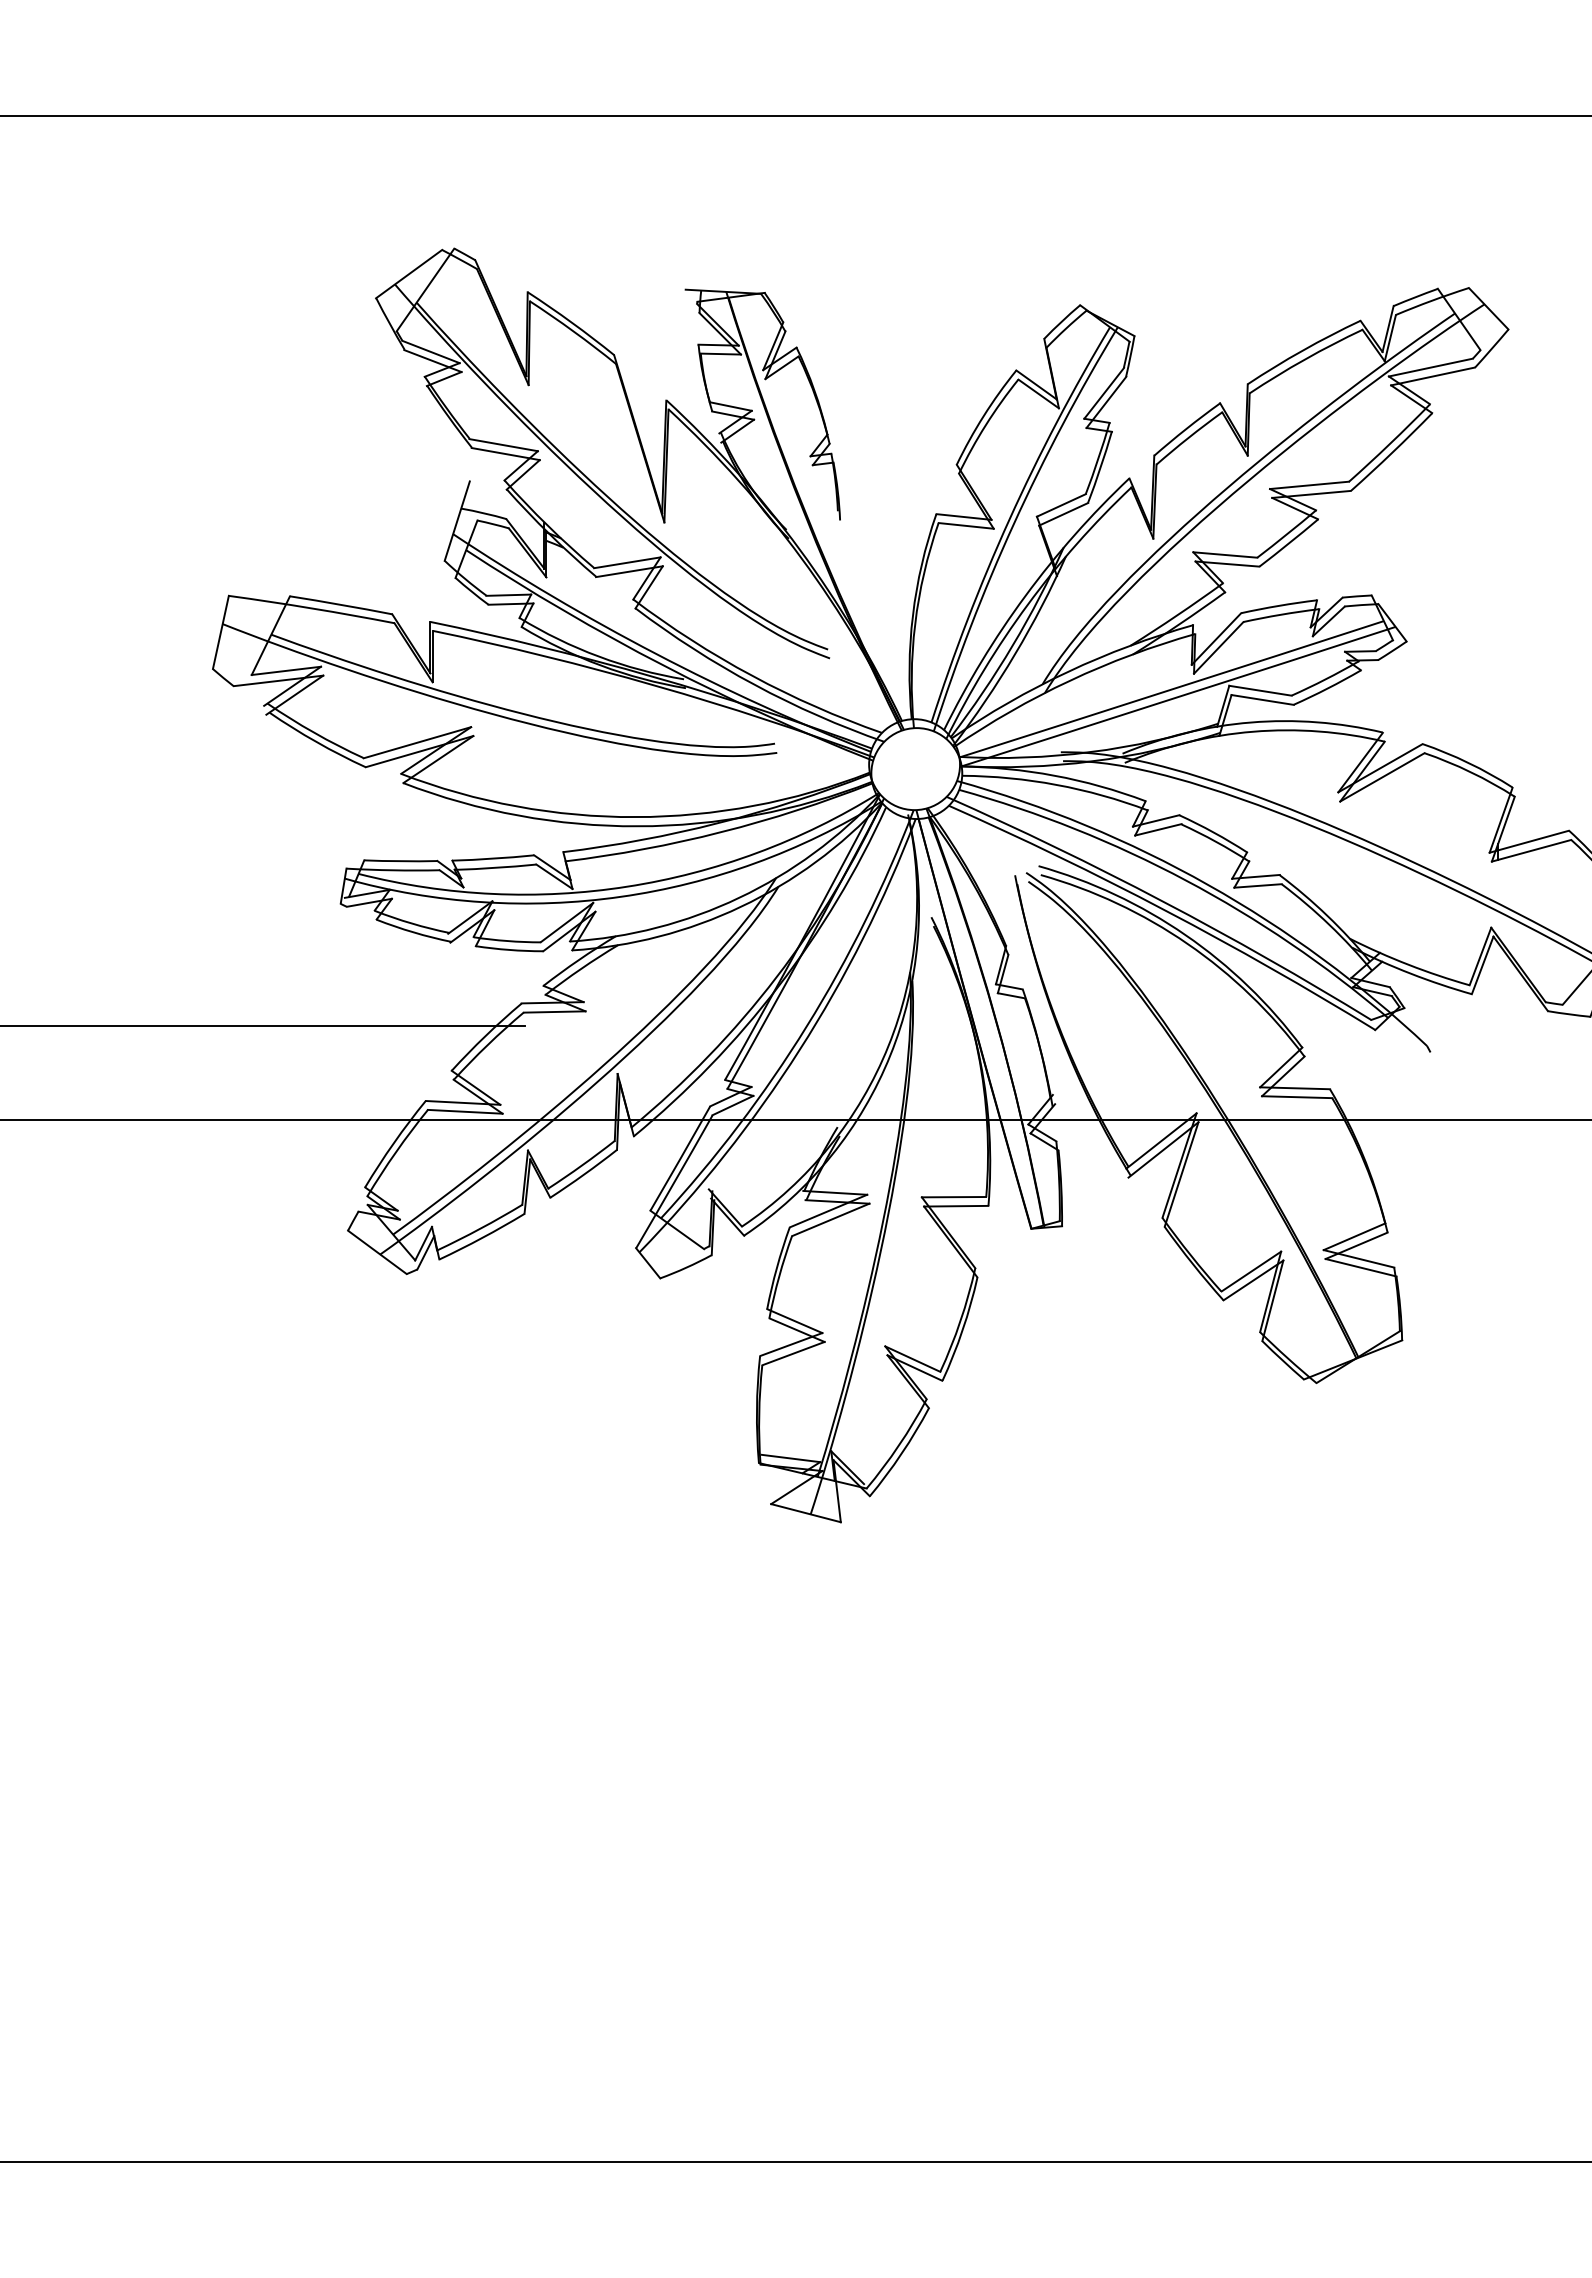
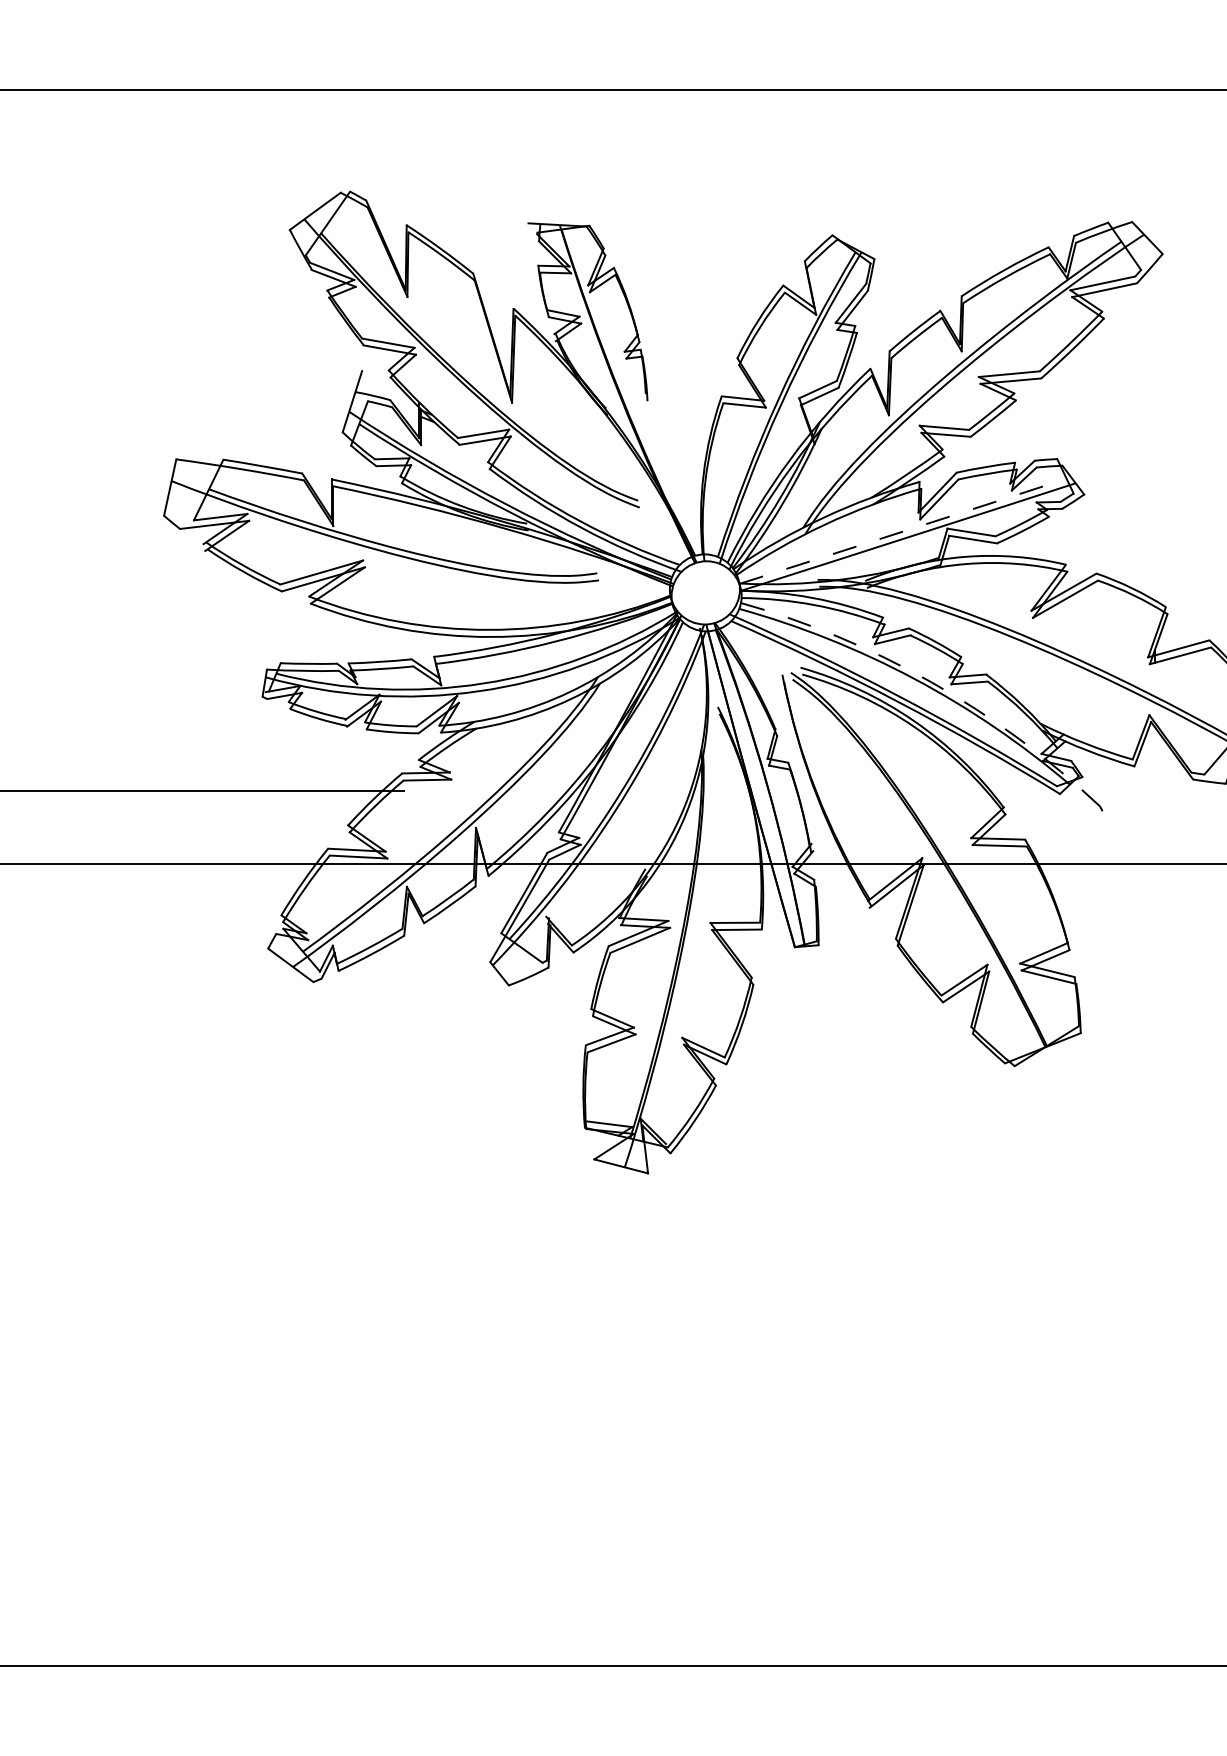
arc: (1171, 689) -> (902, 531), solid -> dashed
arc: (1208, 885) -> (931, 682), solid -> dashed

